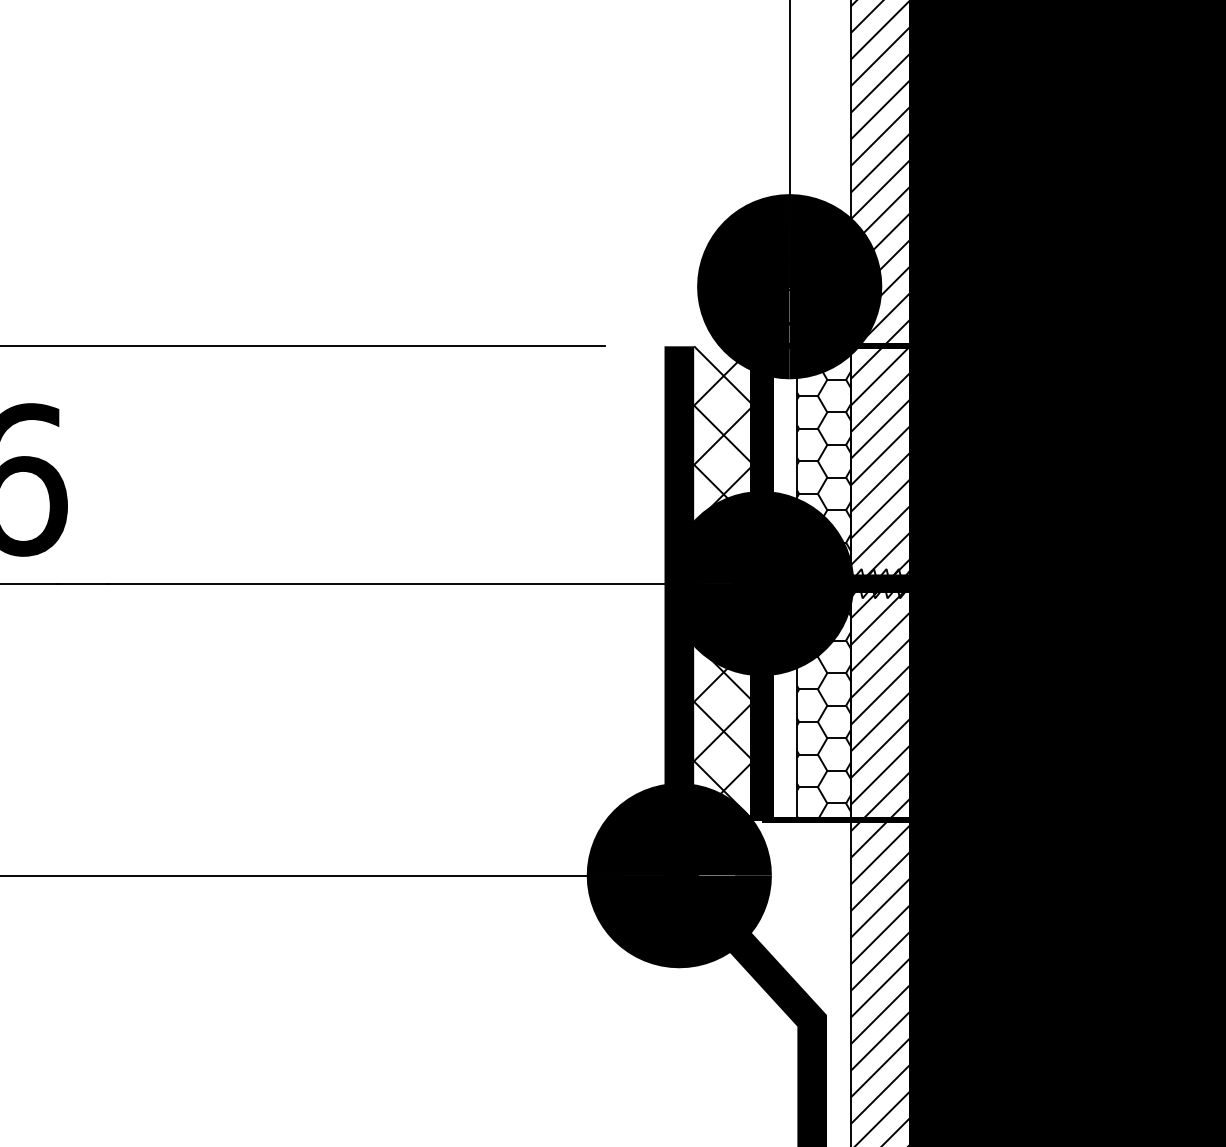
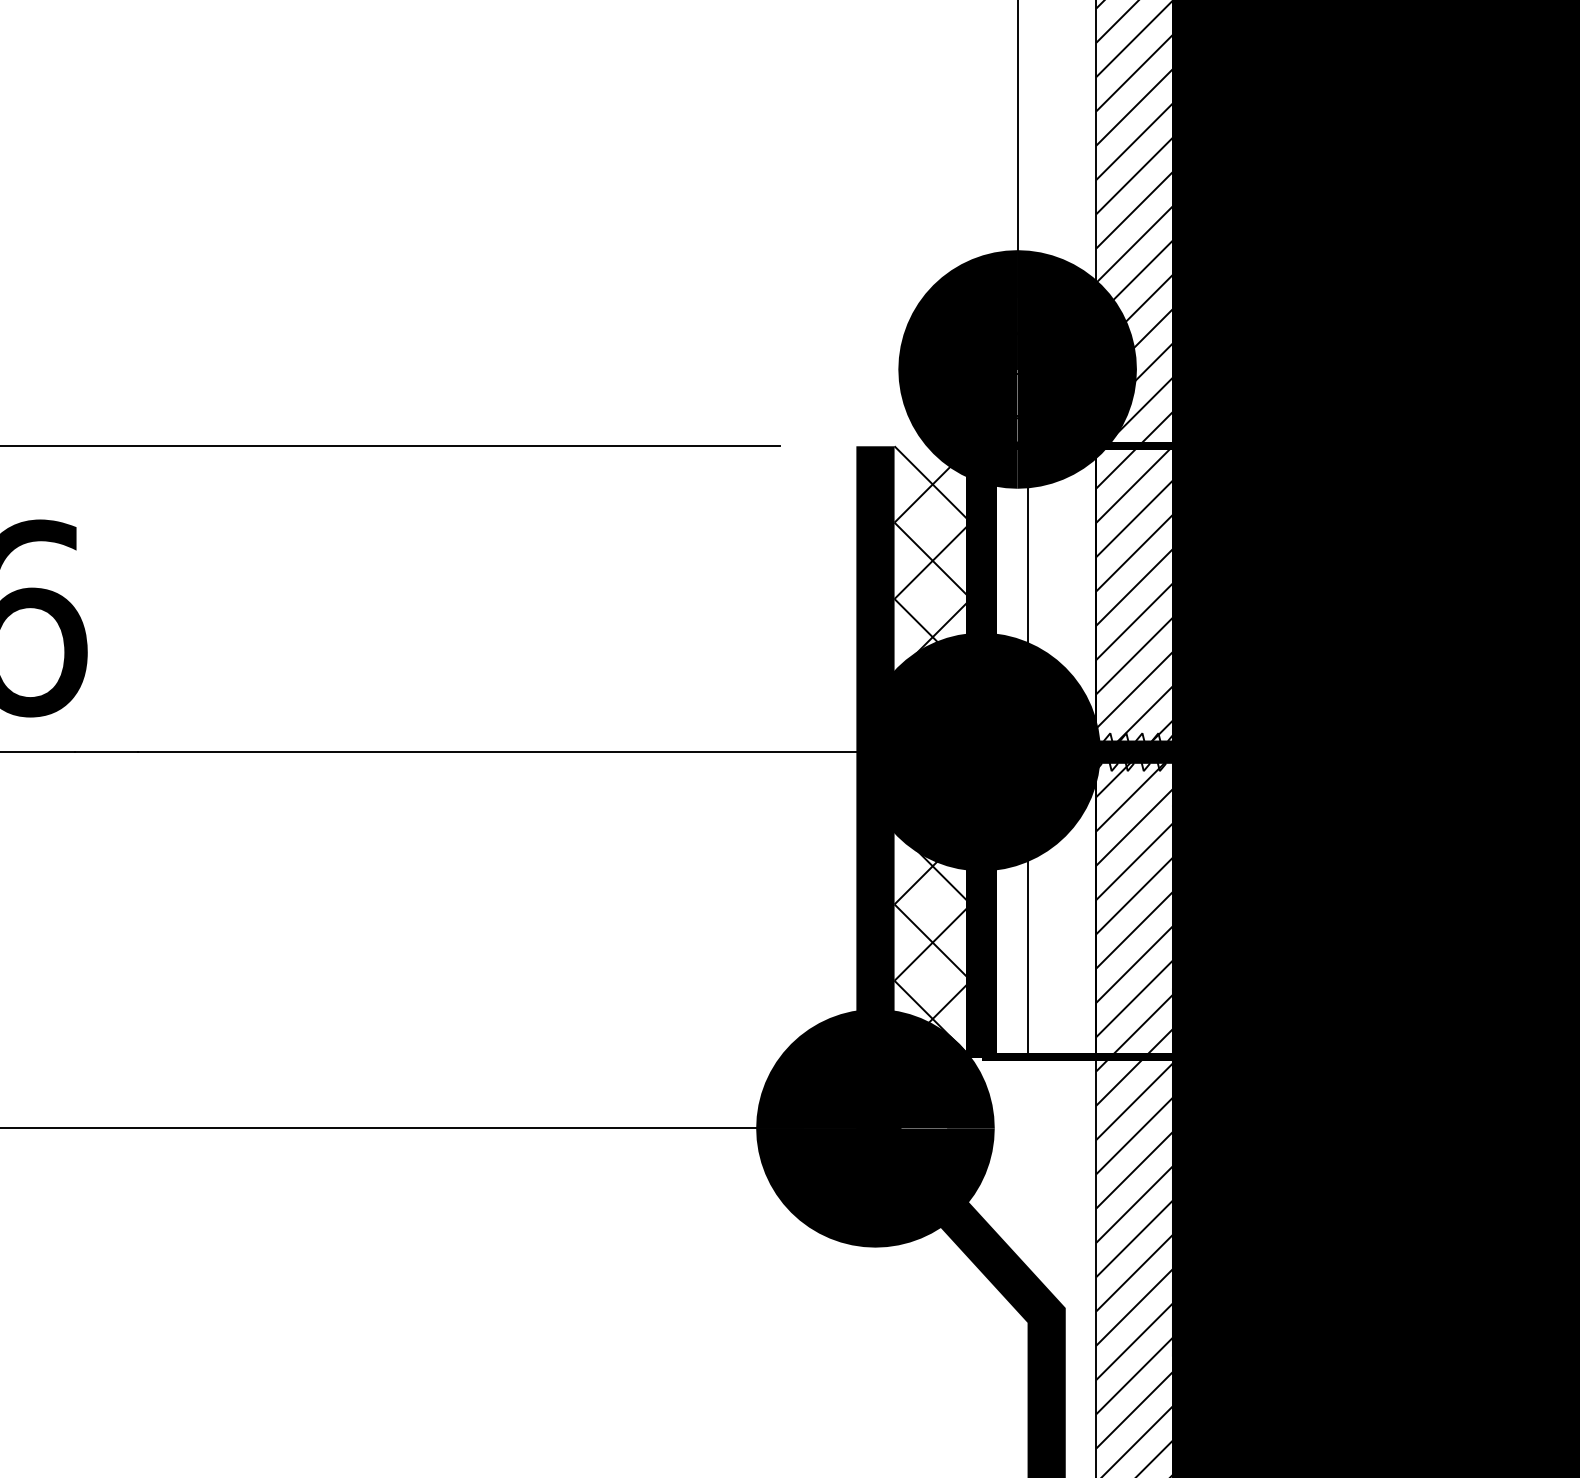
hatch: (823, 583) -> (1061, 751), removed

